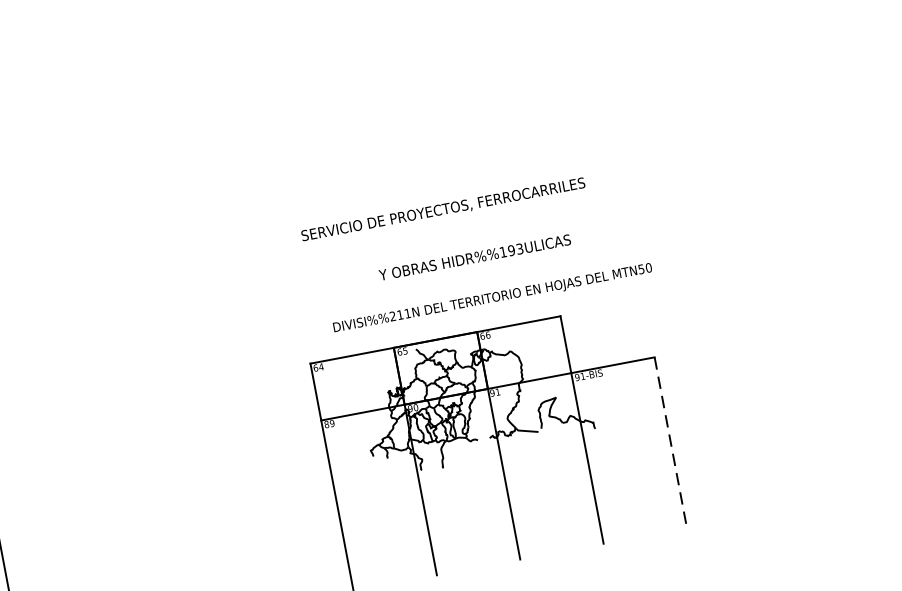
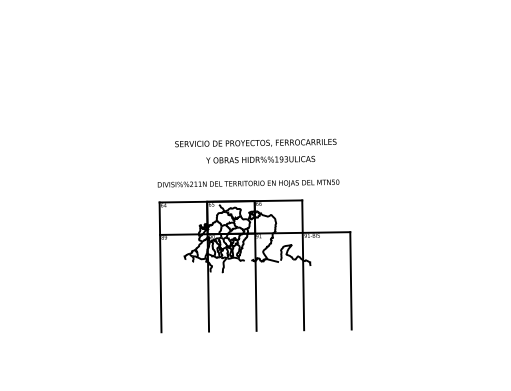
text: (442, 208) -> (255, 142), moved
text: (492, 297) -> (248, 183), moved
line: (669, 442) -> (350, 280), dashed -> solid

